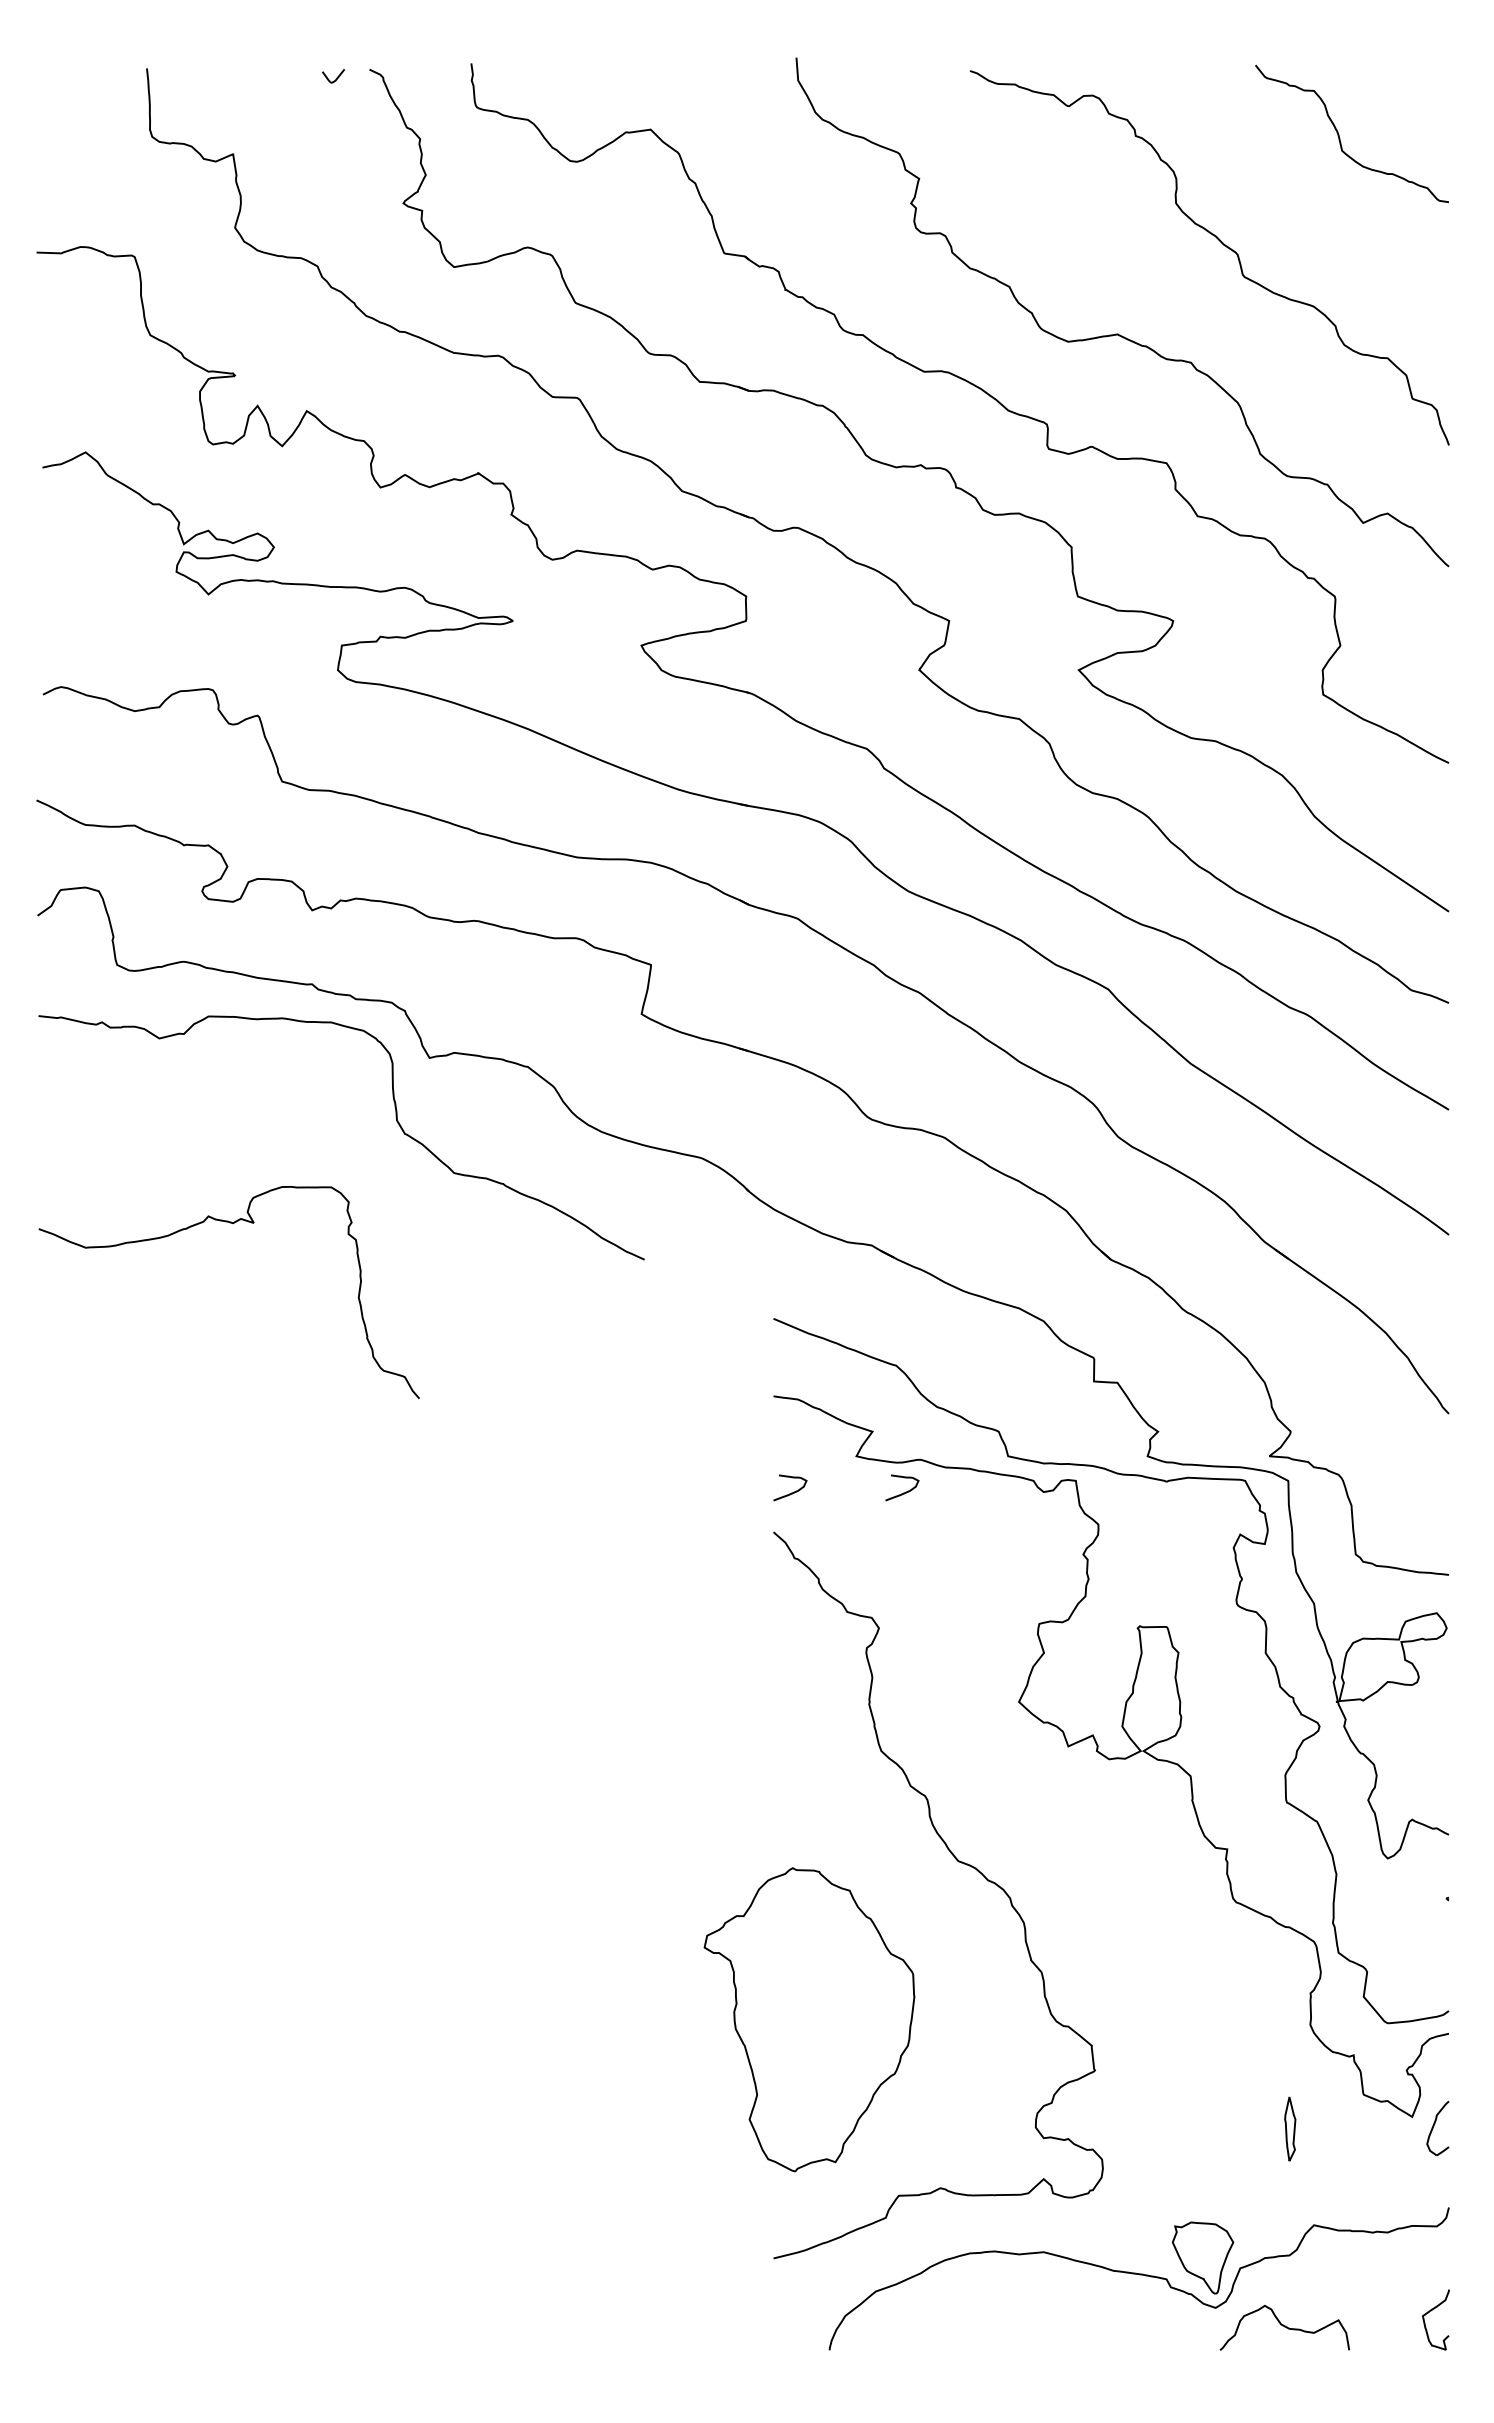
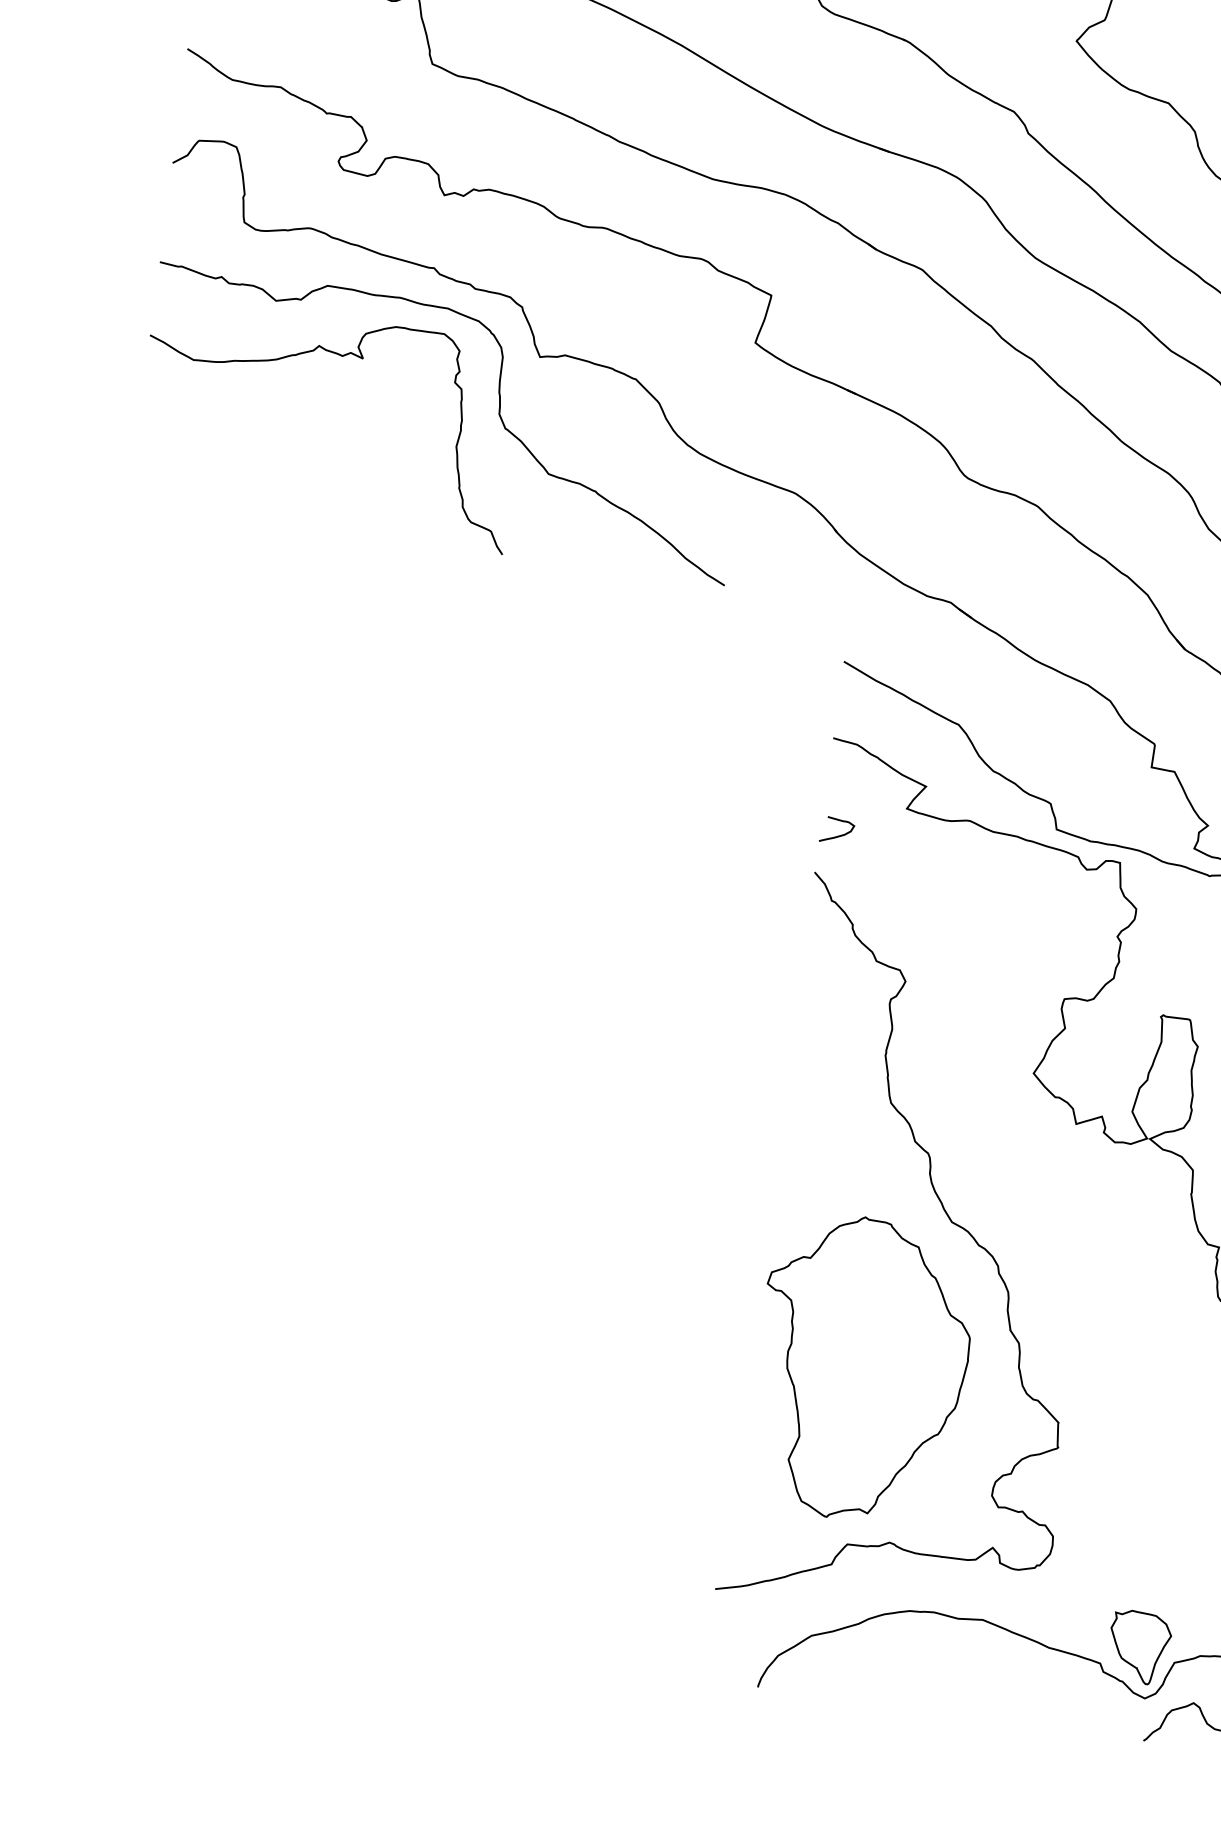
curve: (229, 1223) -> (338, 355), moved
curve: (905, 1491) -> (950, 850), removed
part: (809, 2019) -> (861, 1368), moved

